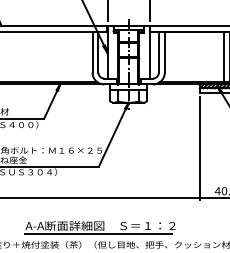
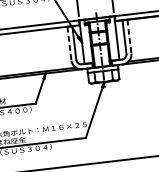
line: (92, 52) -> (69, 43), solid -> dashed
line: (164, 52) -> (129, 36), solid -> dashed

